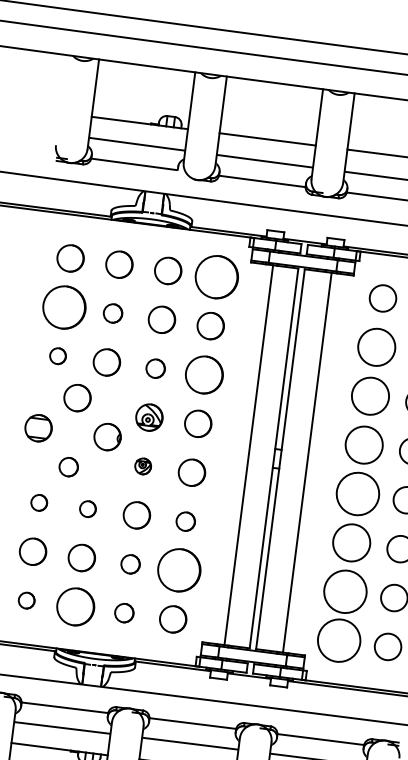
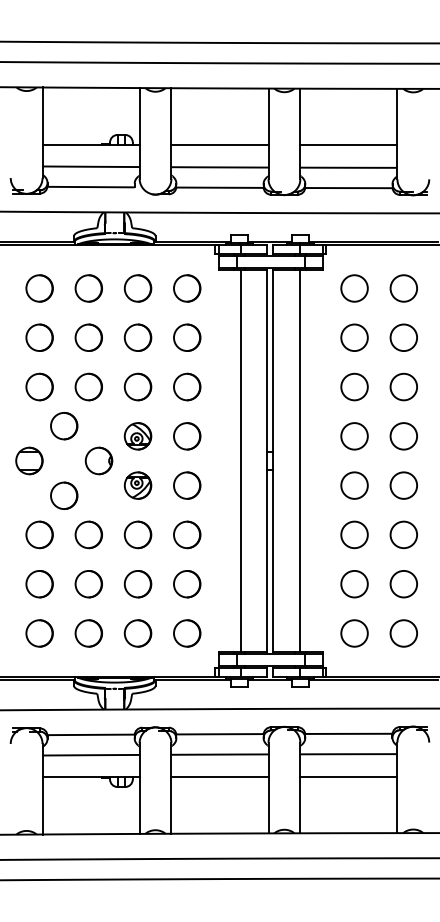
circle: (217, 277) -> (187, 288), size x0.62
circle: (64, 307) -> (39, 337), size x0.62
circle: (112, 313) -> (88, 337), size x1.43
circle: (376, 347) -> (354, 337), size x0.71
part: (58, 355) -> (39, 386), size x1.67
part: (155, 368) -> (137, 386), size x1.43
part: (204, 374) -> (187, 386), size x0.71
circle: (370, 395) -> (354, 386), size x0.71
circle: (364, 445) -> (354, 436), size x0.71
circle: (68, 466) -> (64, 495), size x1.43
part: (142, 466) -> (137, 485), size x1.67
circle: (357, 493) -> (354, 485), size x0.62
part: (39, 502) -> (39, 534), size x1.67
part: (87, 508) -> (88, 534), size x1.67
part: (186, 521) -> (187, 534), size x1.43
circle: (351, 542) -> (354, 534), size x0.71
part: (130, 564) -> (137, 584), size x1.43
circle: (179, 570) -> (187, 584), size x0.62
circle: (345, 591) -> (354, 583), size x0.62
circle: (26, 600) -> (39, 633), size x1.67
circle: (75, 606) -> (88, 633), size x0.71
part: (123, 613) -> (137, 633), size x1.43
circle: (339, 640) -> (354, 633), size x0.62

